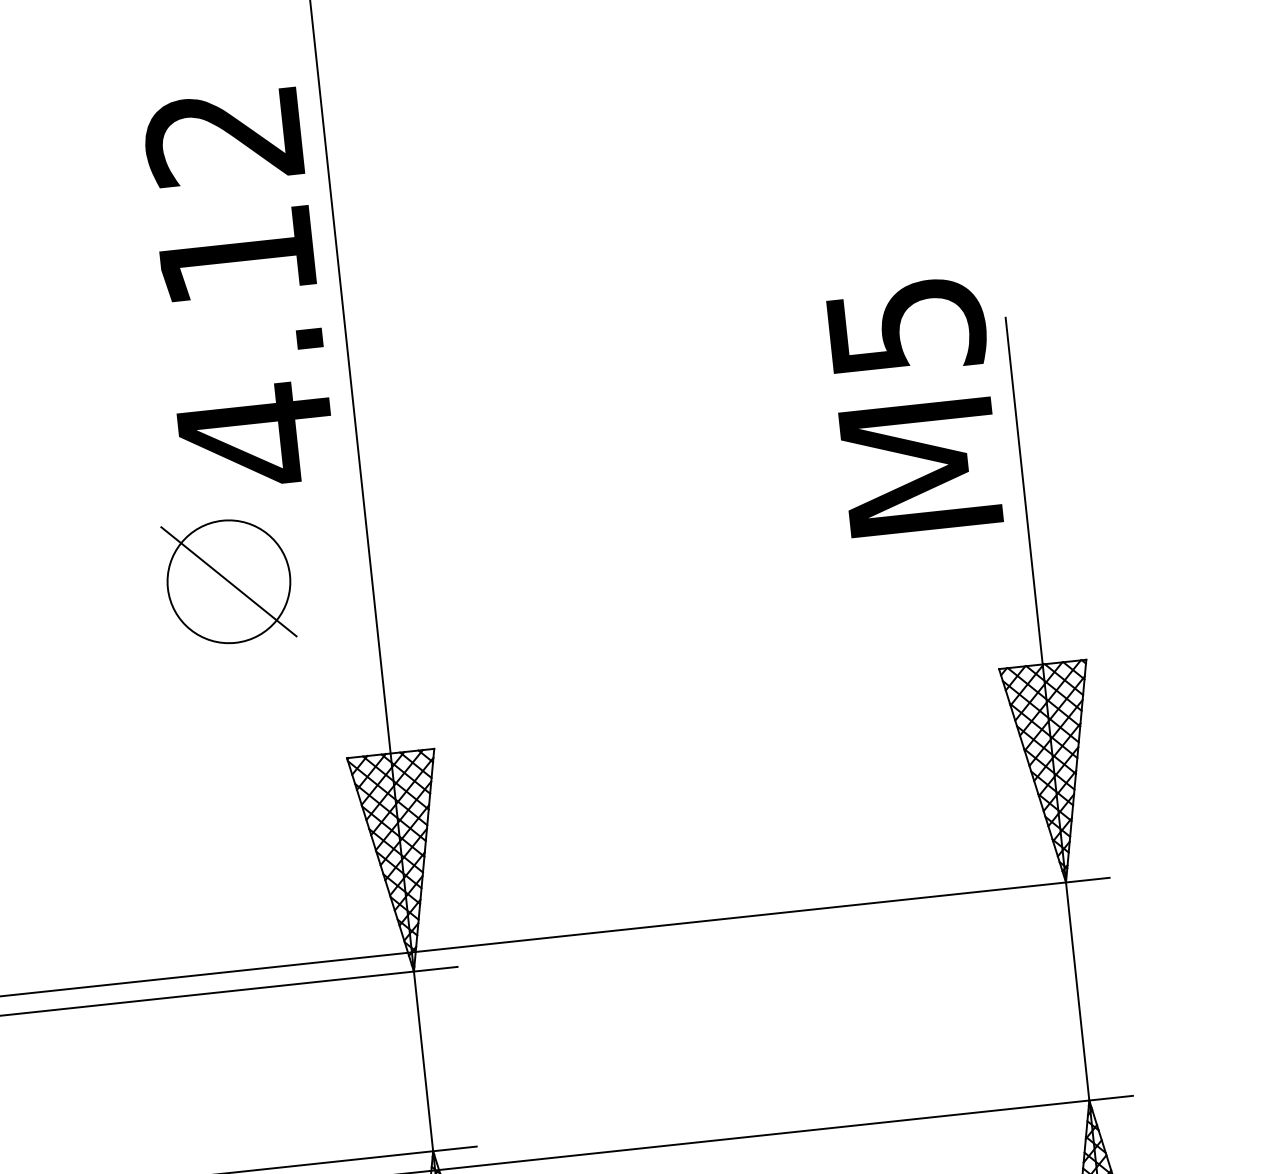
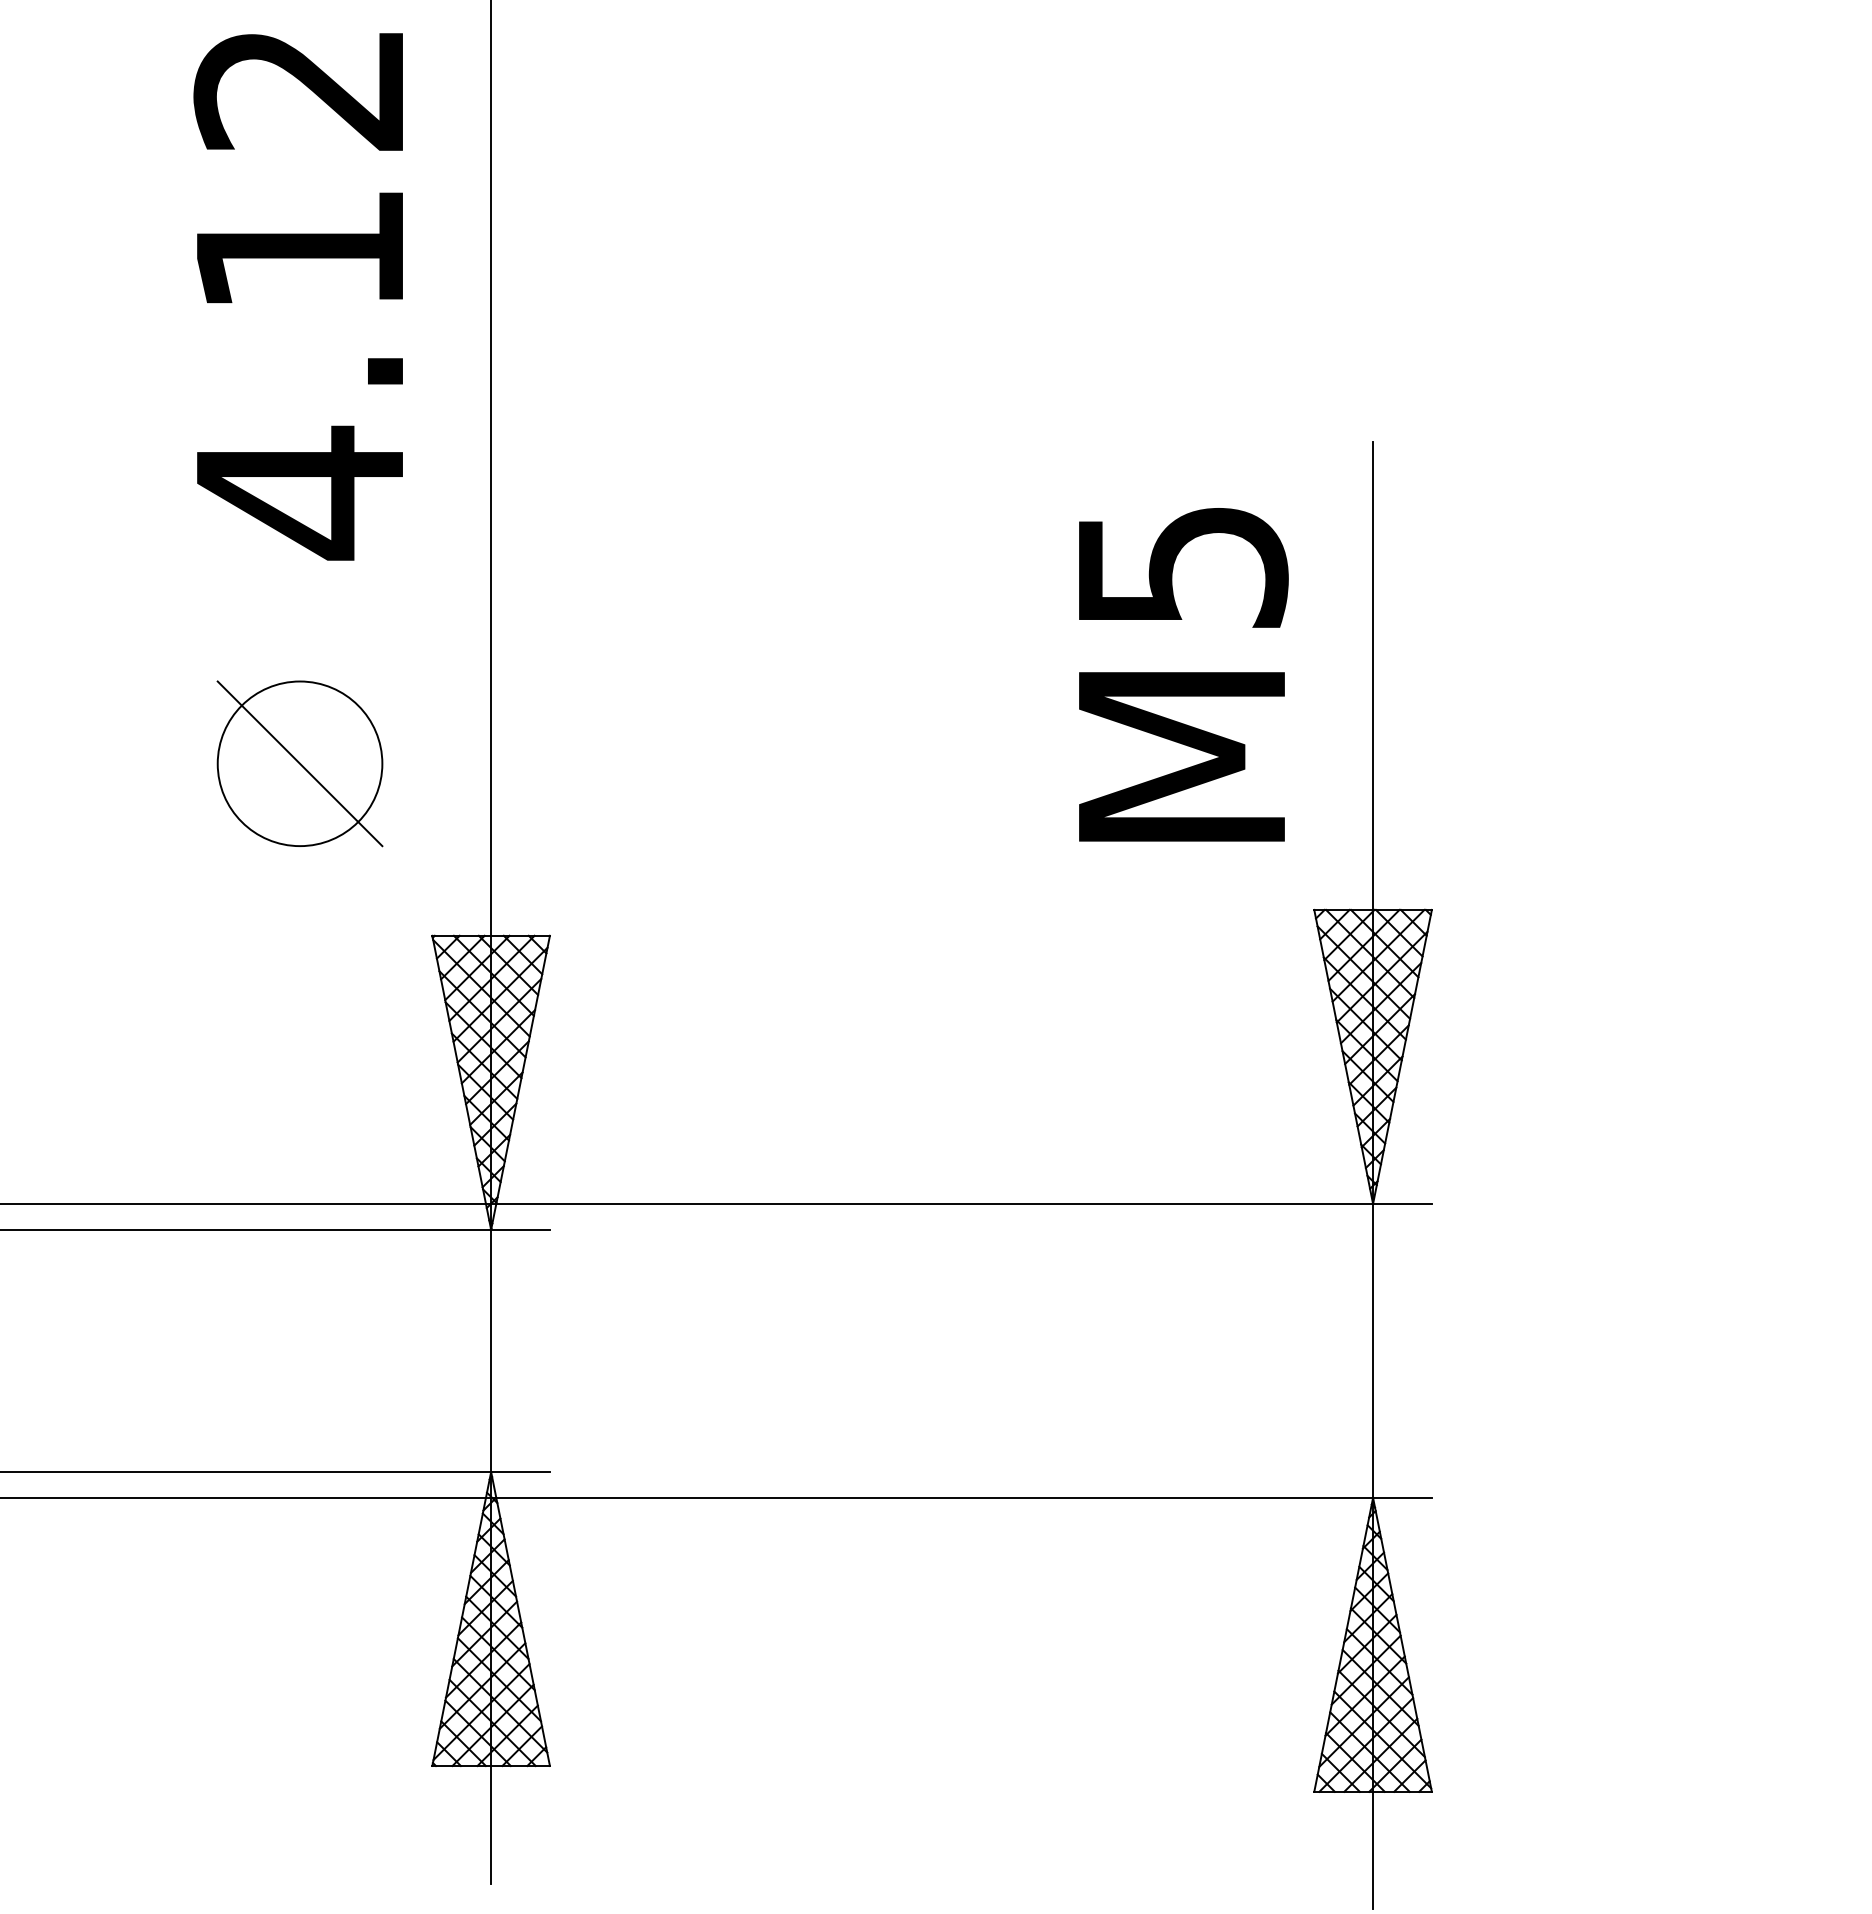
text: (238, 290) -> (297, 296), moved
text: (915, 406) -> (1183, 674), moved
part: (228, 581) -> (299, 763), moved

